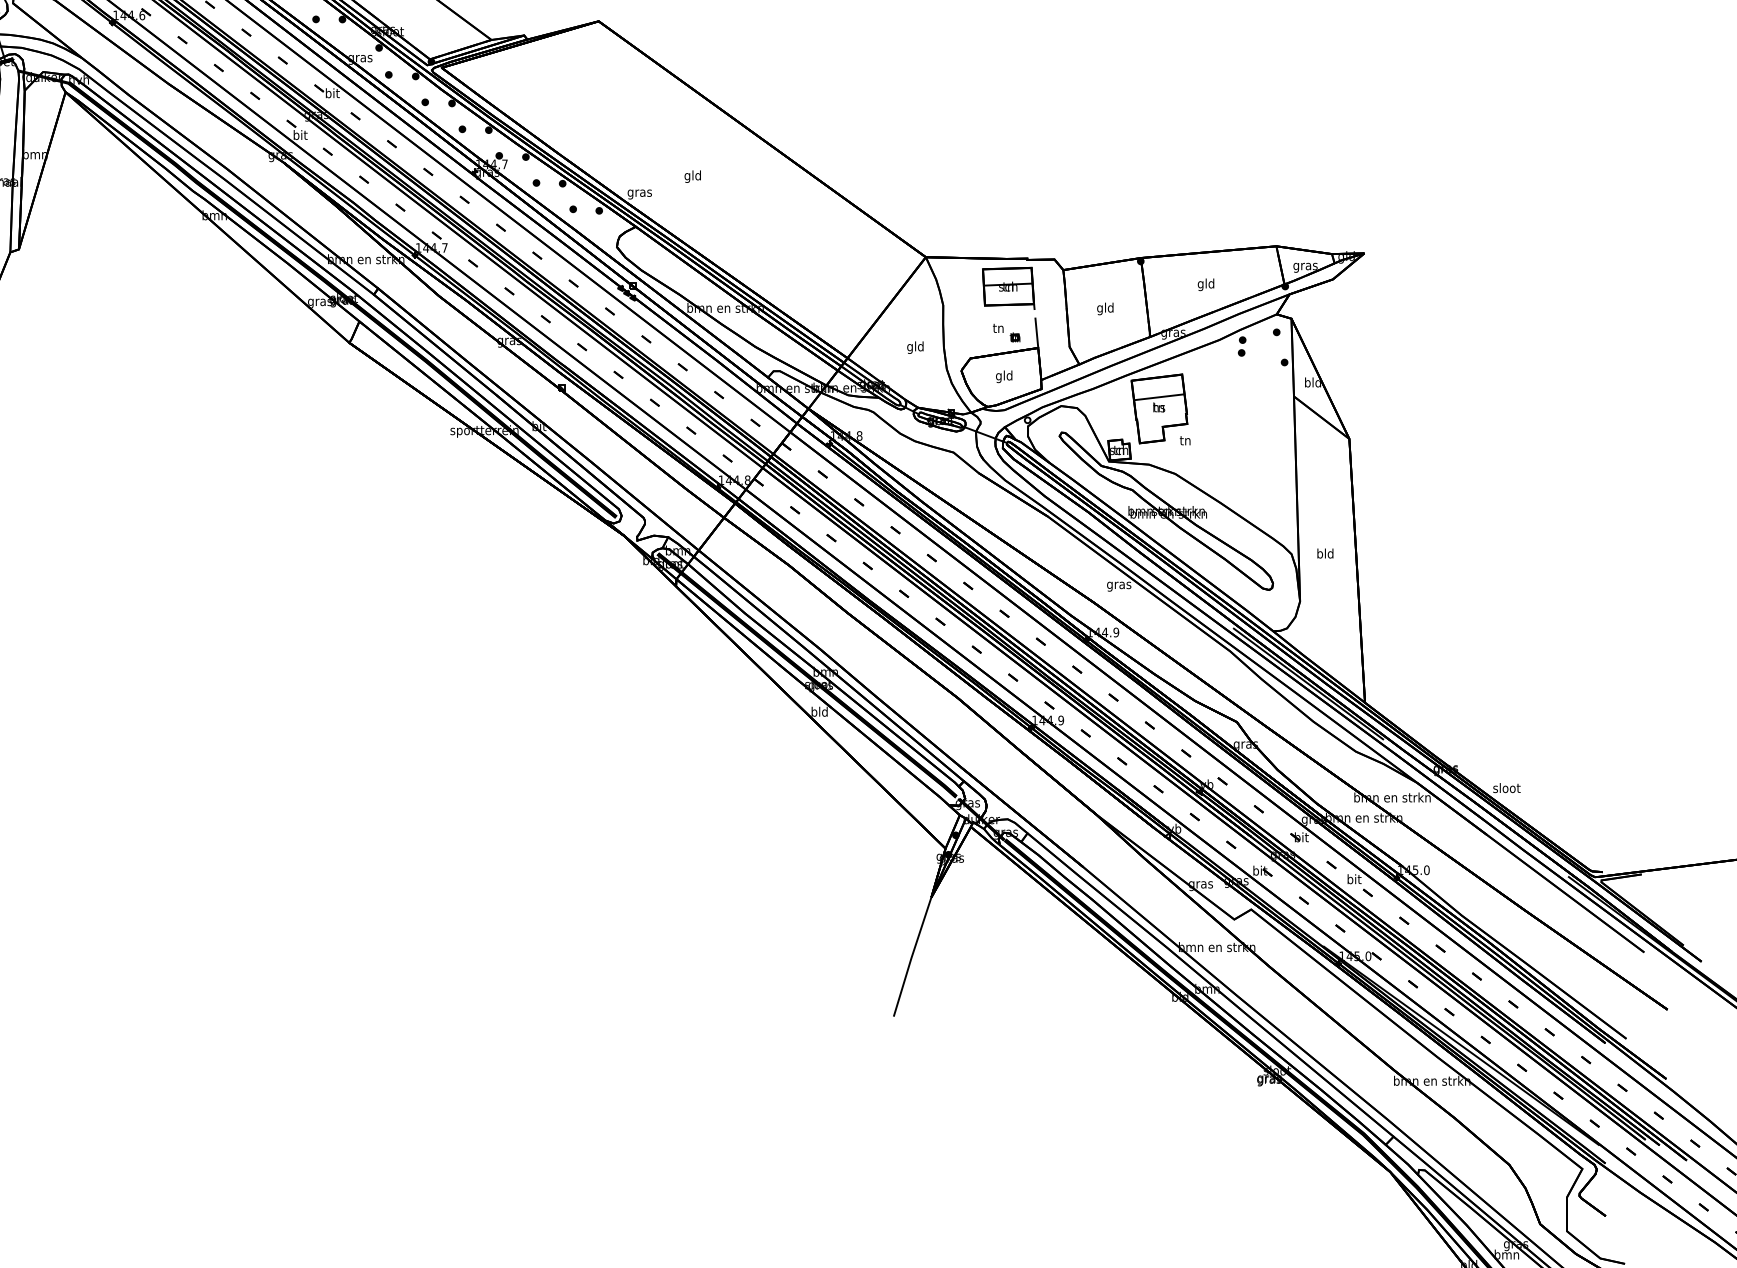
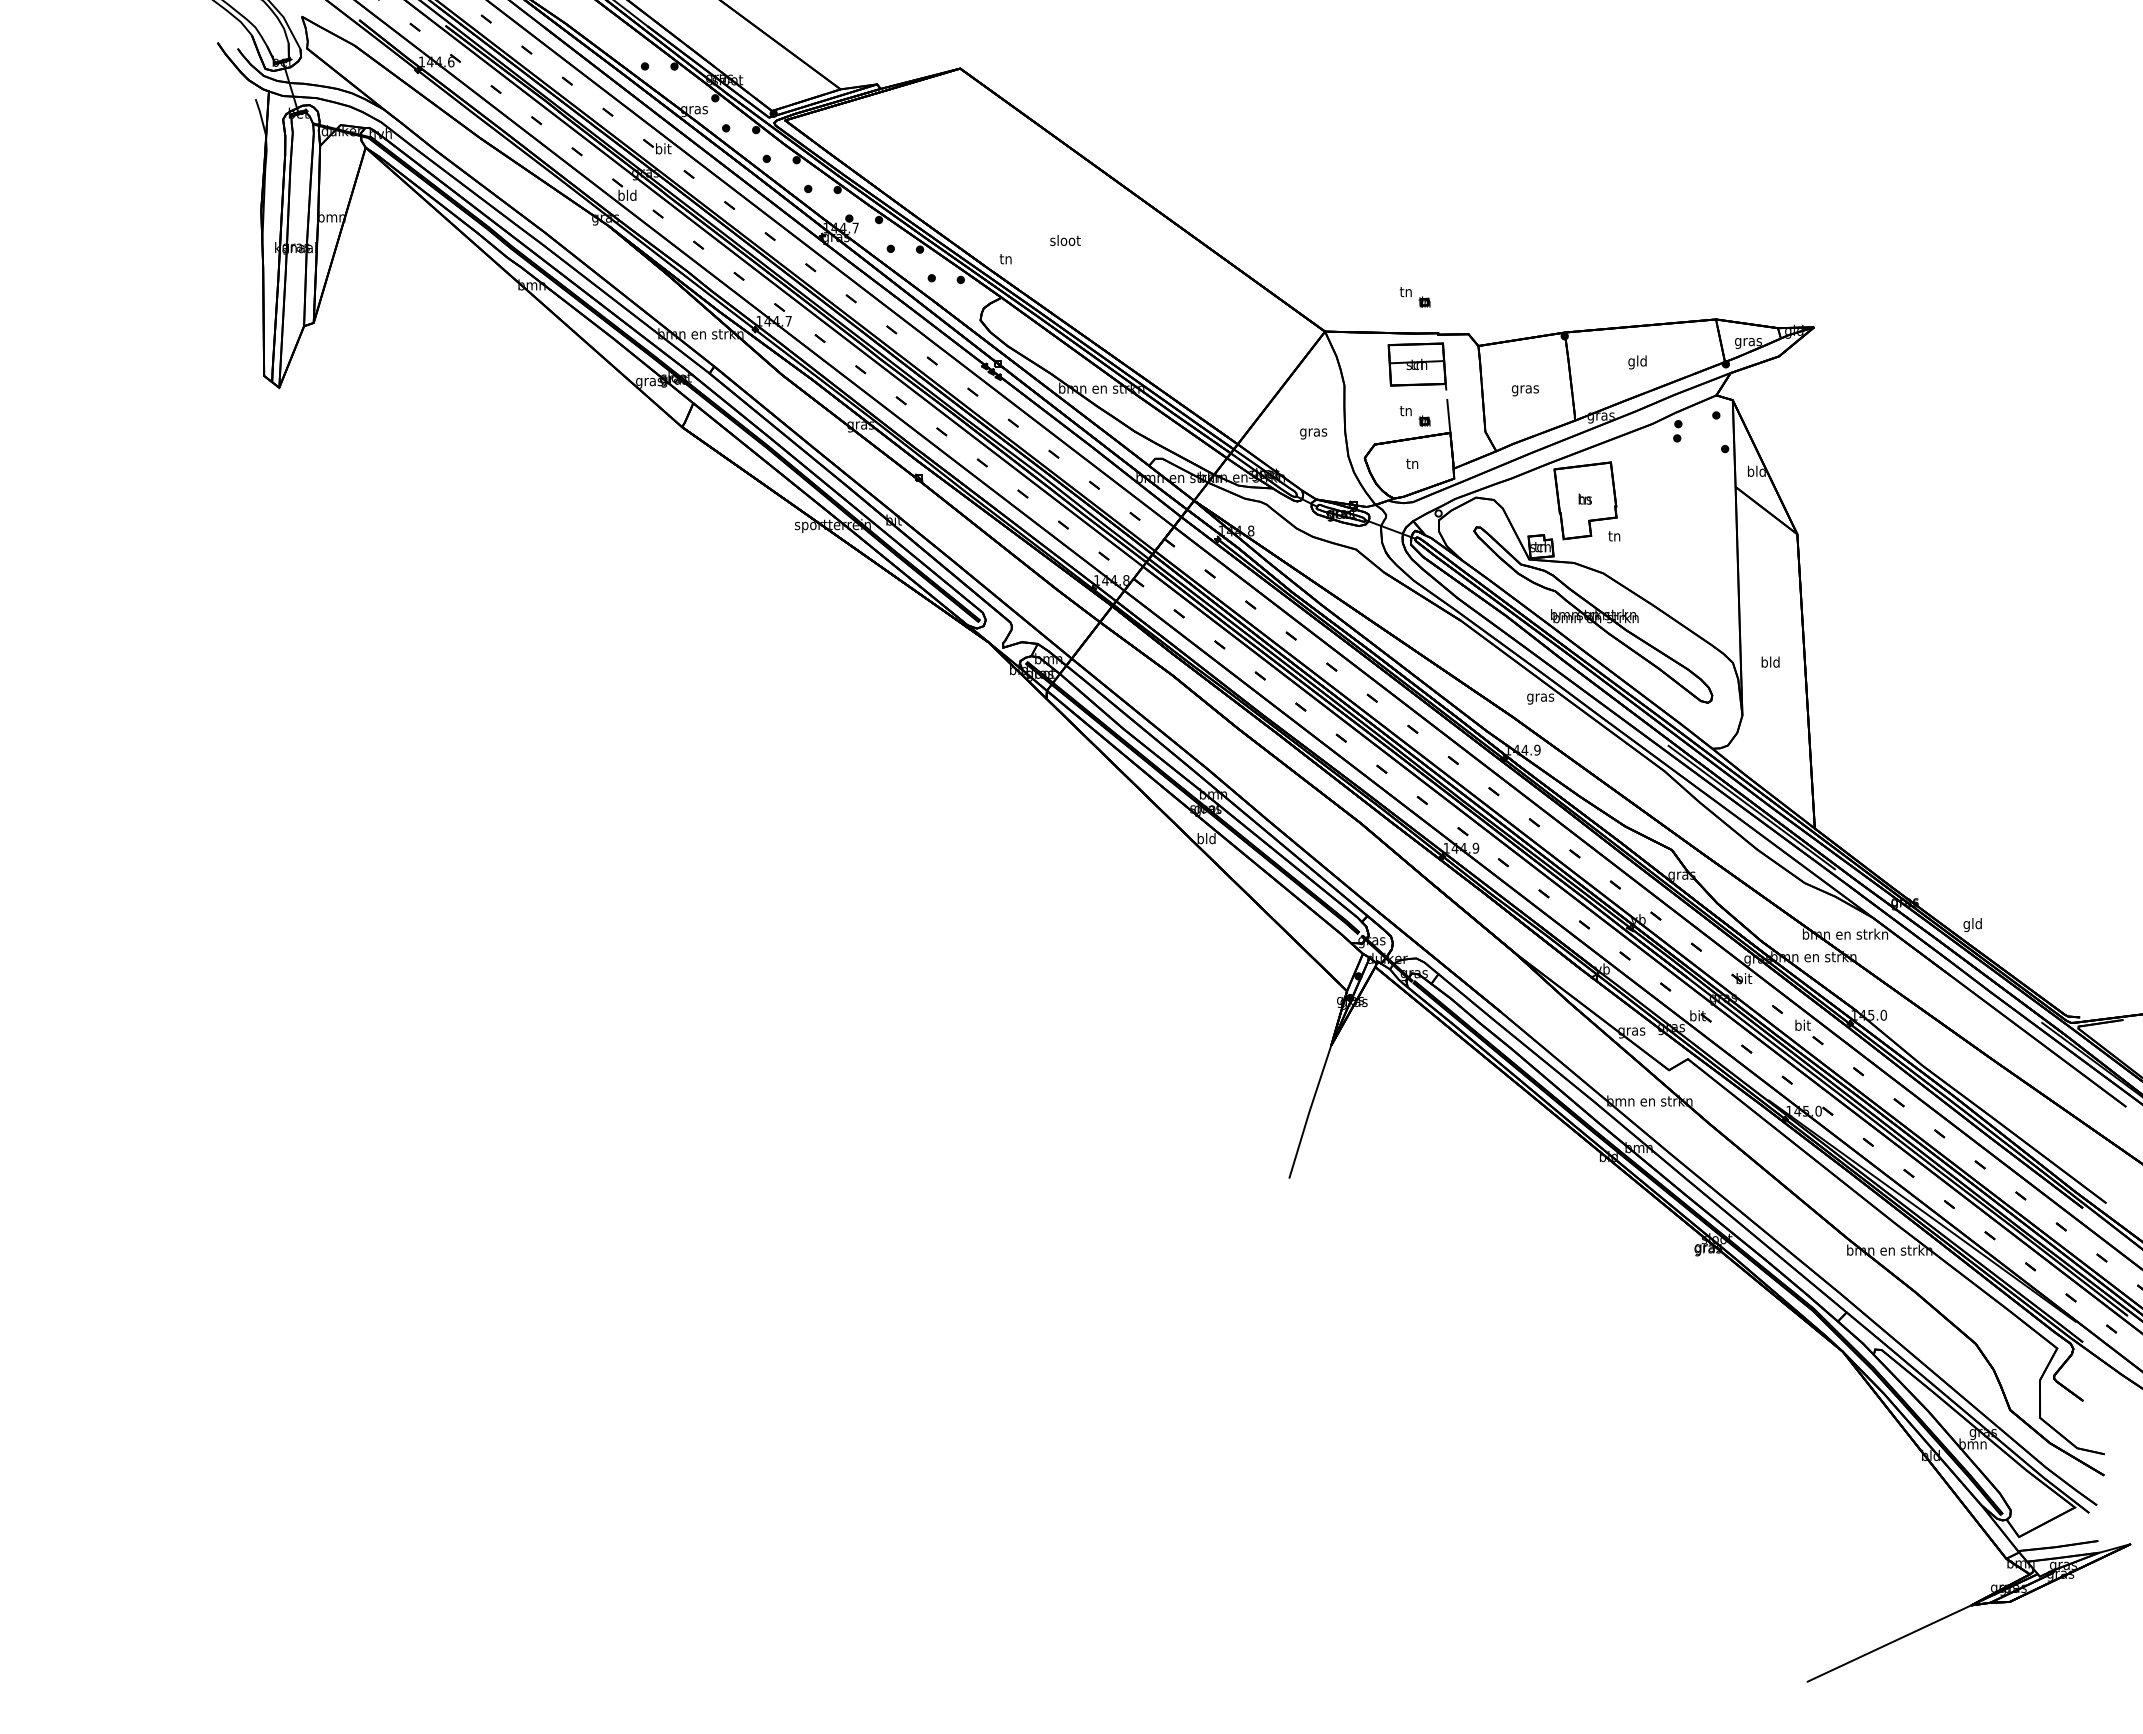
text: (300, 134) -> (627, 194), bit -> bld
text: (693, 176) -> (1065, 241), gld -> sloot
text: (639, 193) -> (1005, 260), gras -> tn
part: (1006, 226) -> (1414, 297), added
text: (1104, 309) -> (1524, 389), gld -> gras
text: (915, 347) -> (1313, 432), gld -> gras
text: (1004, 376) -> (1412, 464), gld -> tn
line: (1159, 396) -> (1585, 487), removed
text: (1506, 789) -> (1972, 925), sloot -> gld

